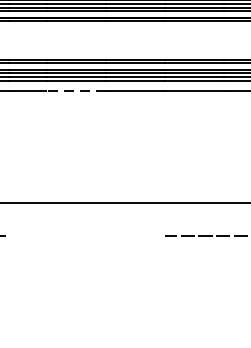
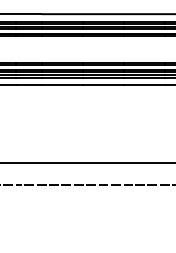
line: (76, 90) -> (62, 84), dashed -> solid
line: (83, 235) -> (67, 185), added

